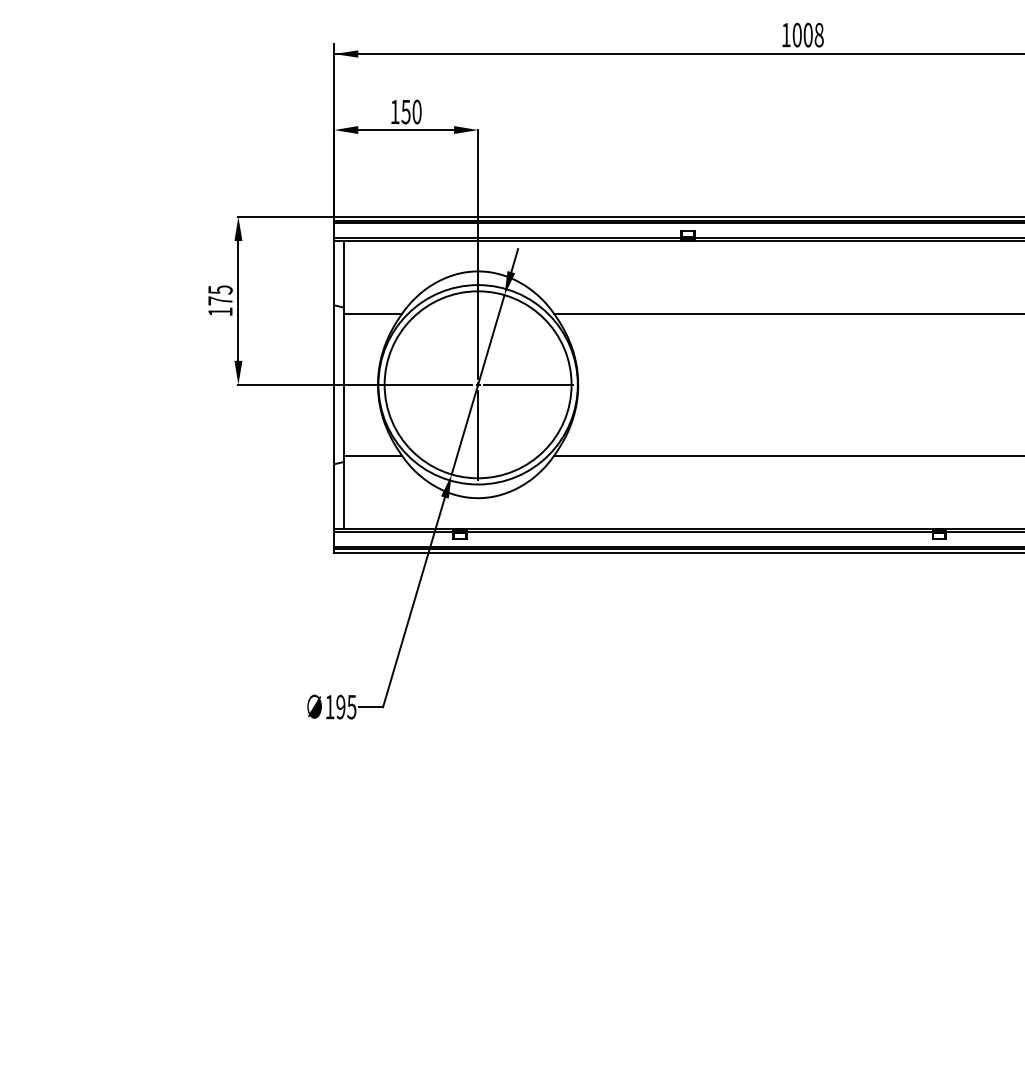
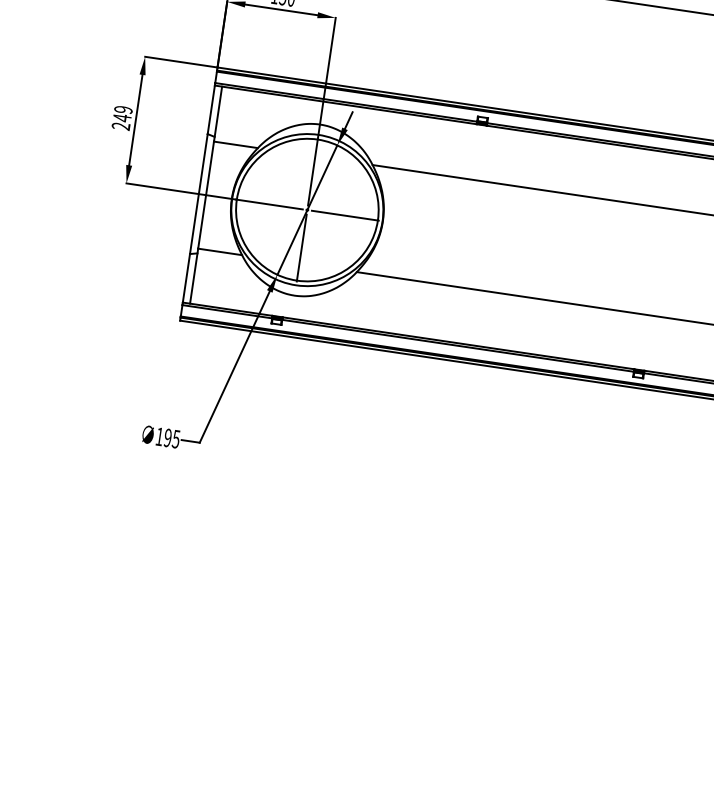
text: (220, 300) -> (122, 117), 175 -> 249

